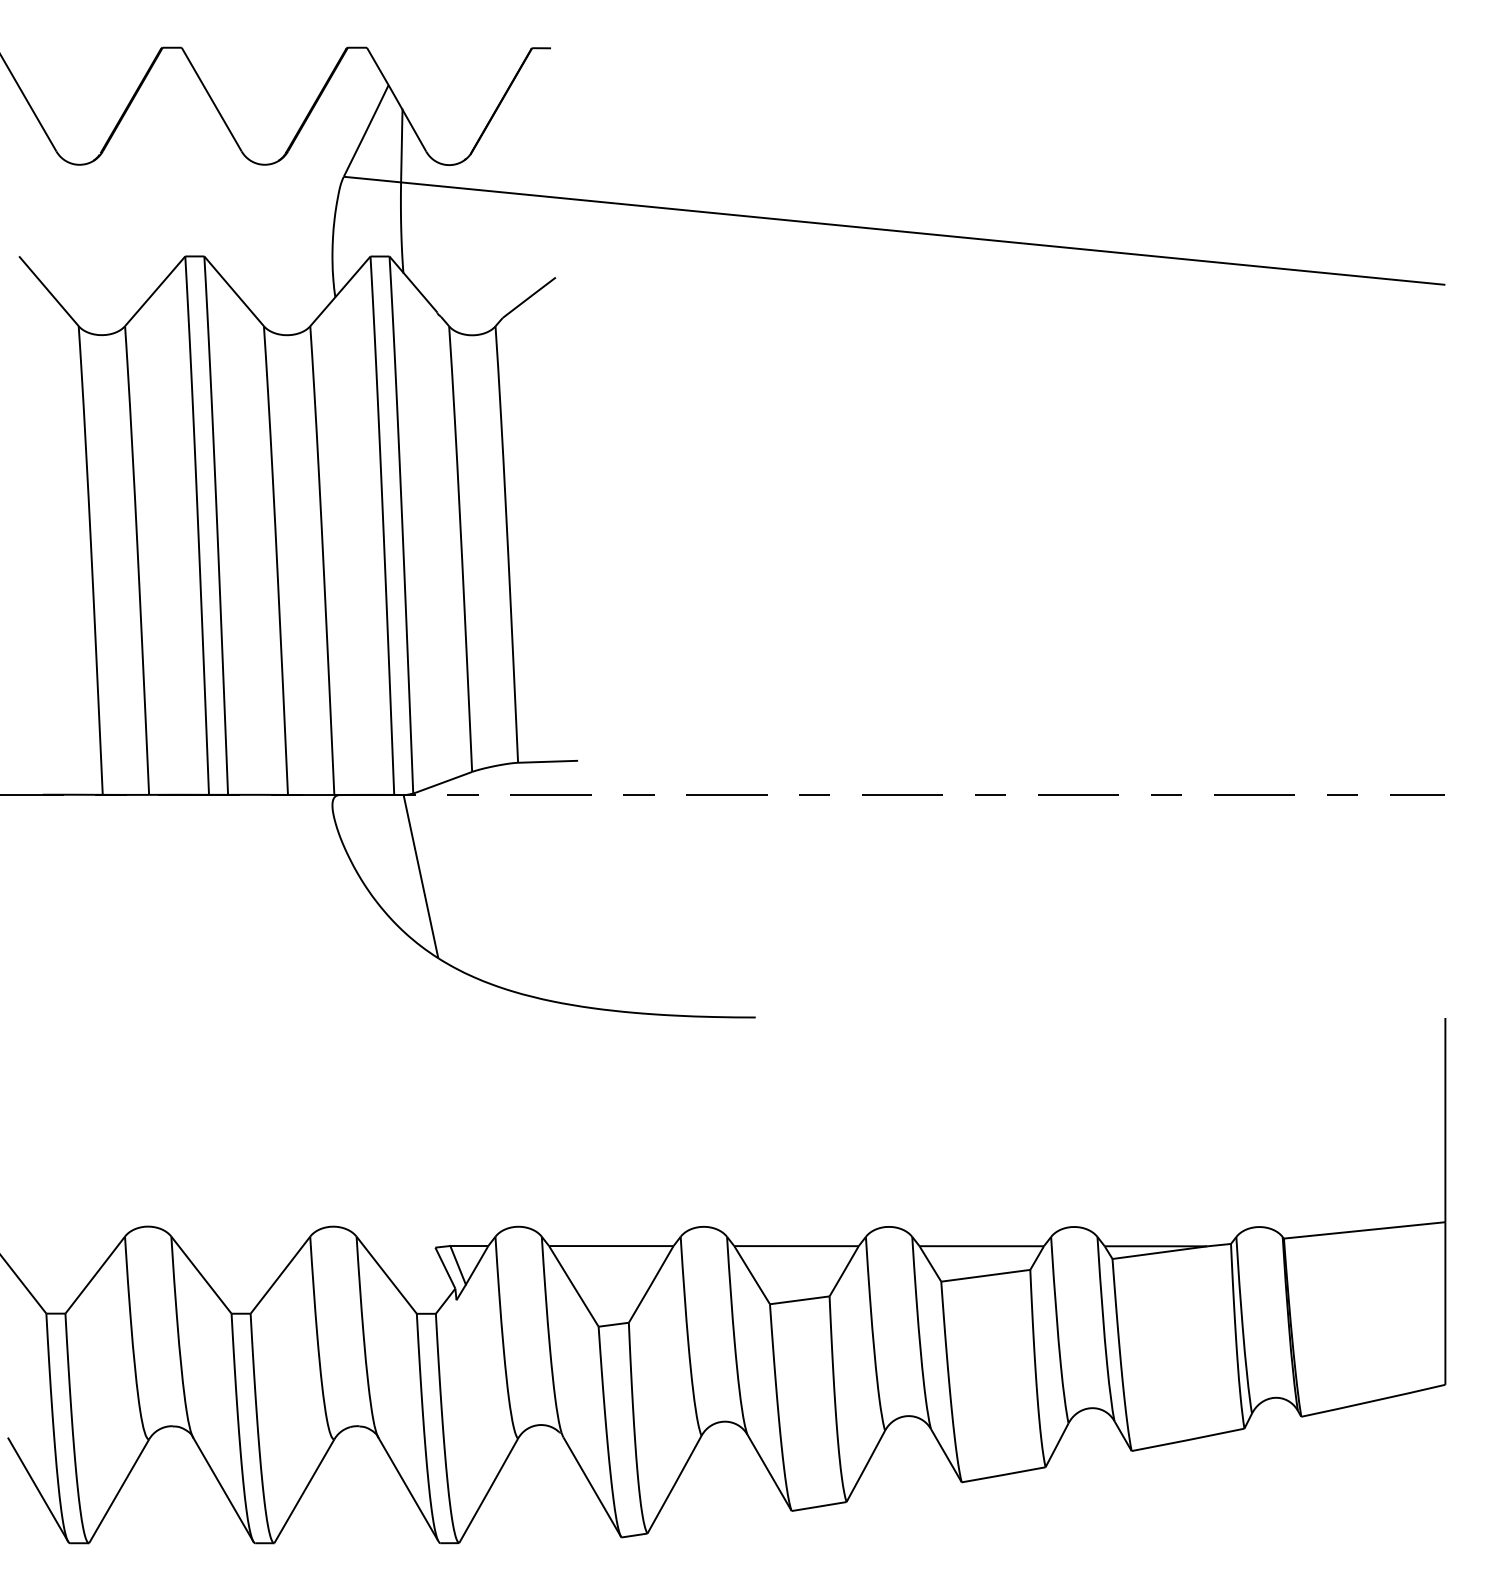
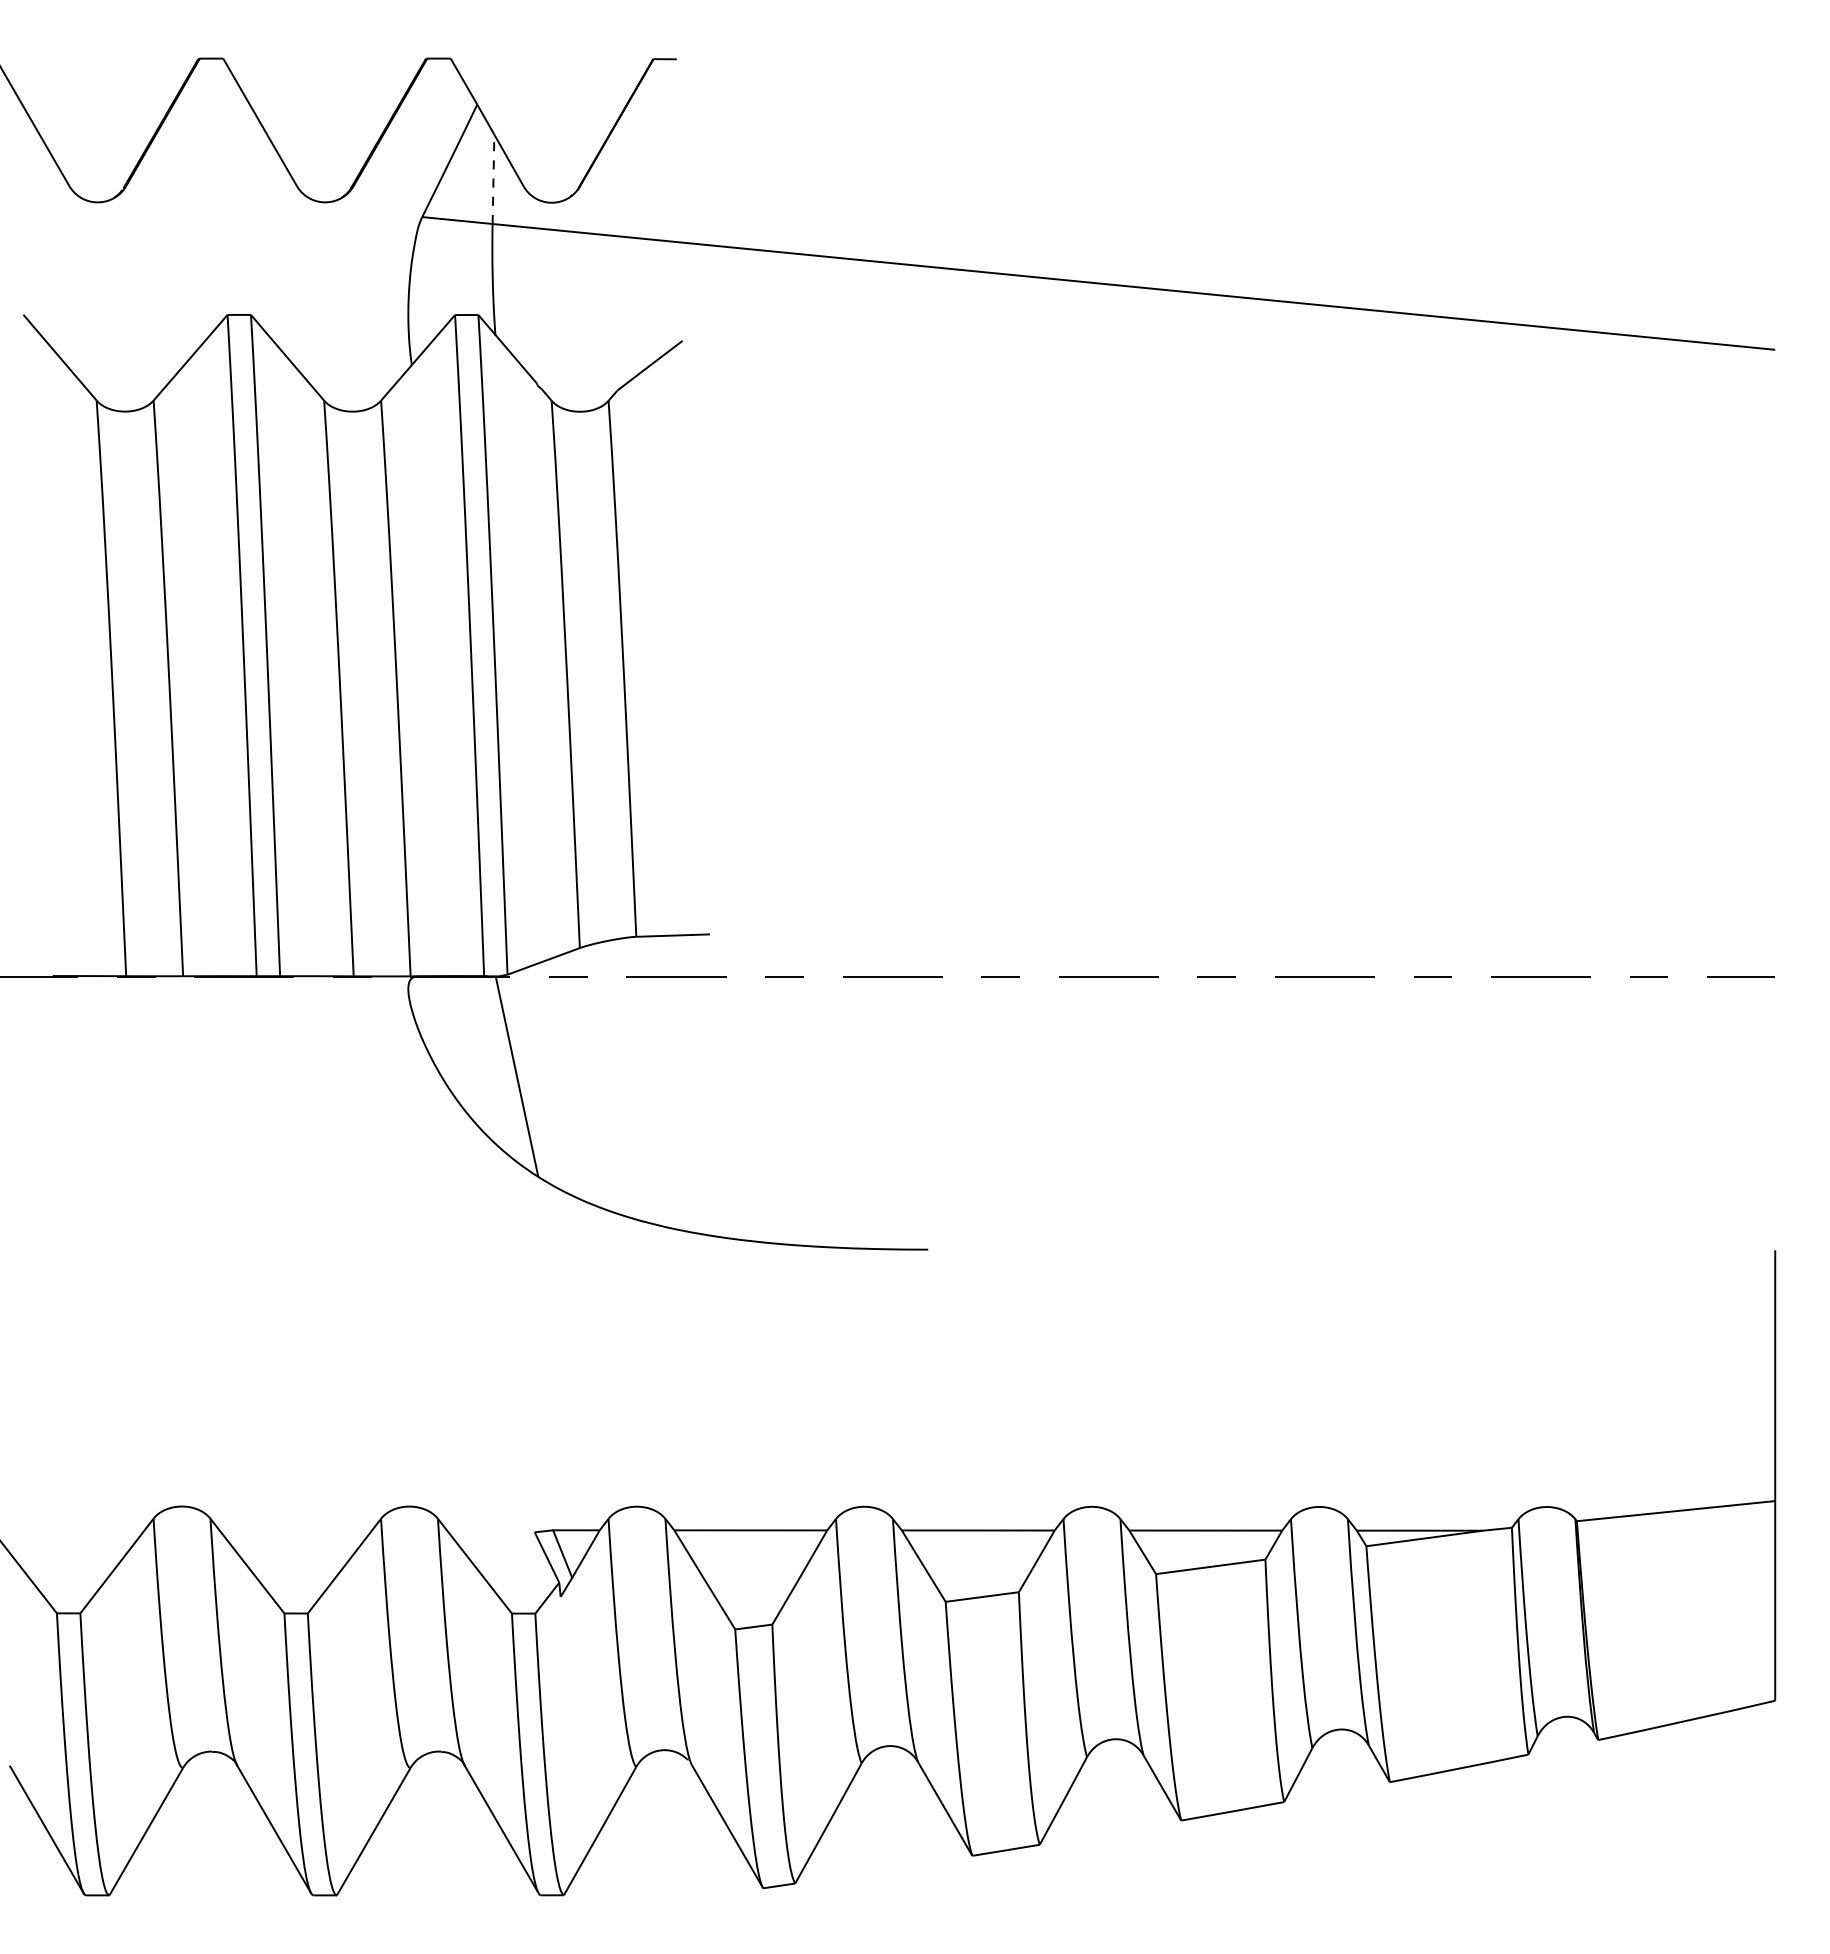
line: (401, 146) -> (493, 179), solid -> dashed

